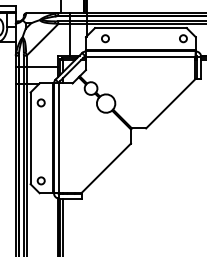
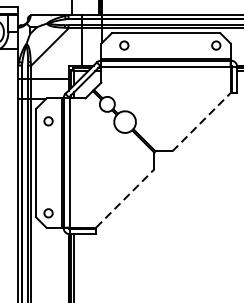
line: (170, 103) -> (201, 122), solid -> dashed
line: (106, 168) -> (125, 198), solid -> dashed

